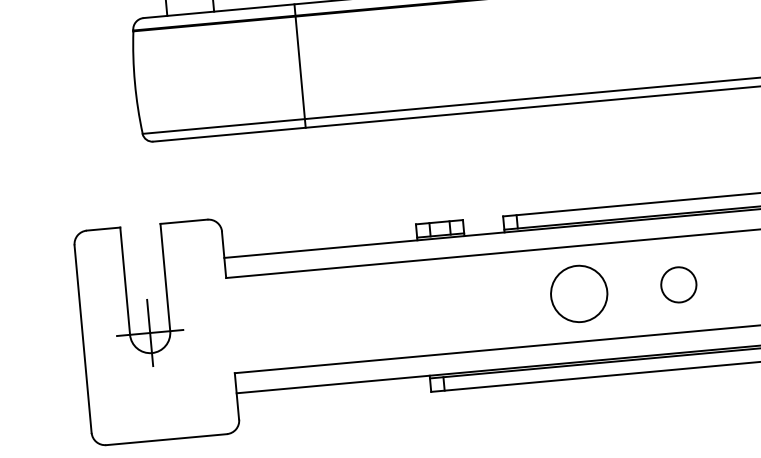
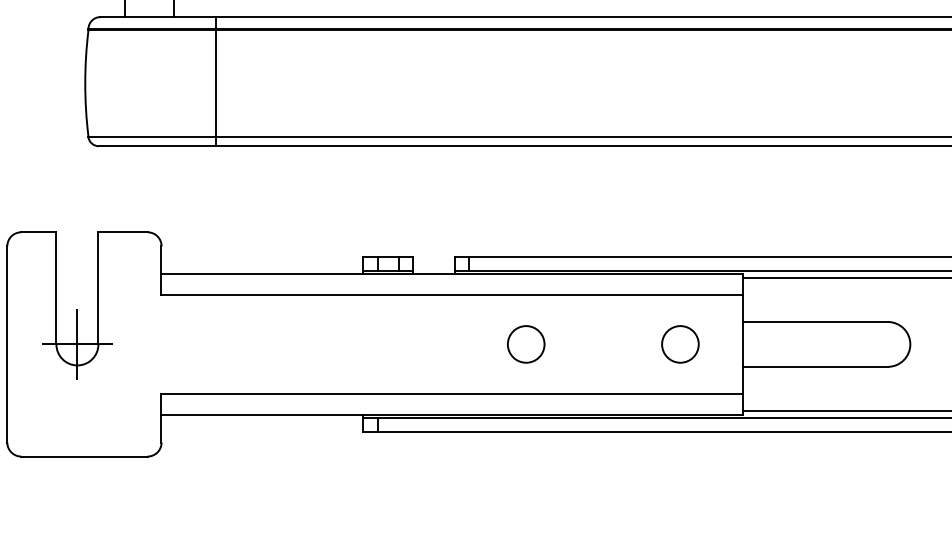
line: (300, 65) -> (216, 81), moved
circle: (678, 284) -> (680, 344), moved
circle: (578, 294) -> (525, 344), size x0.62

